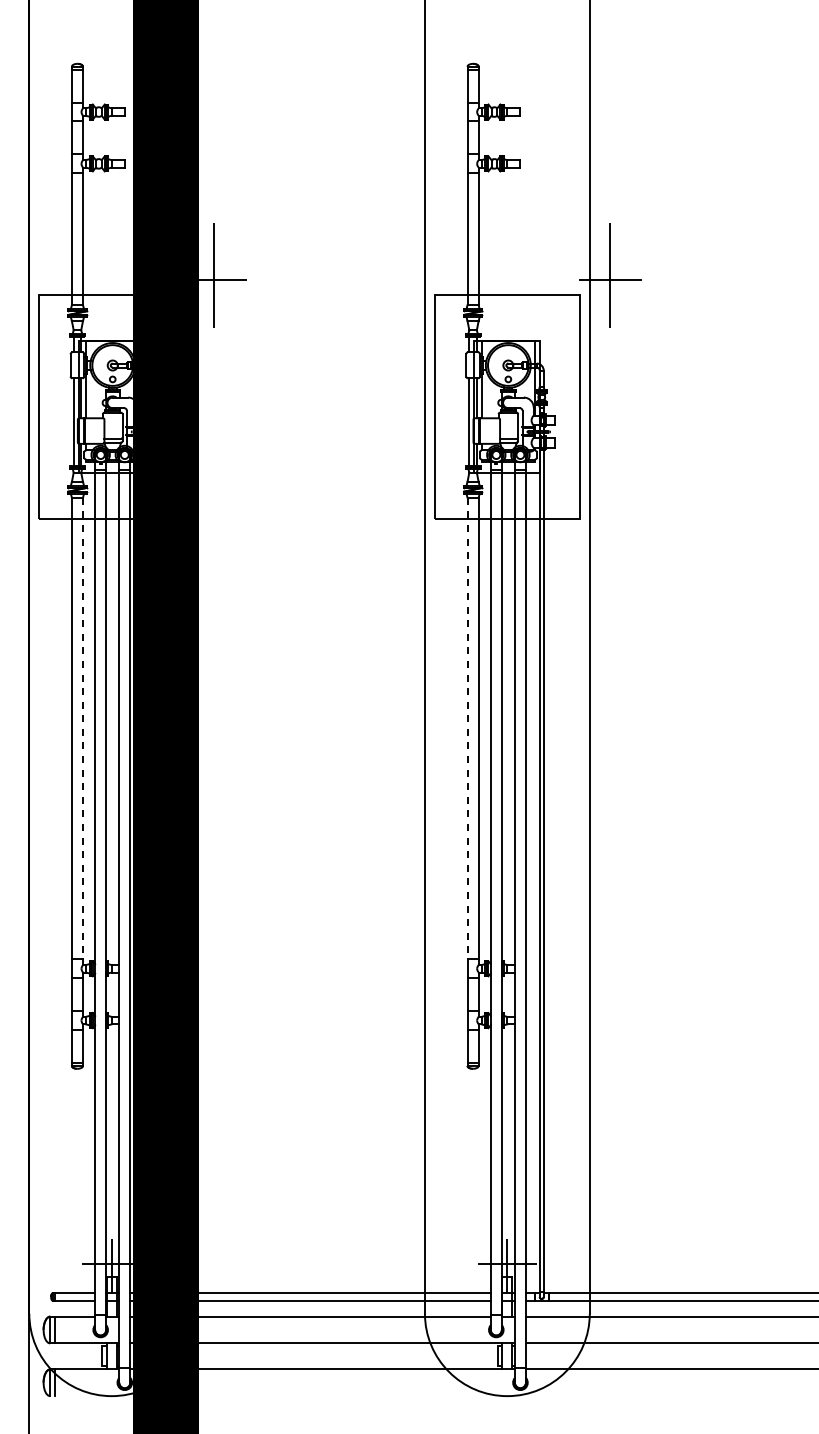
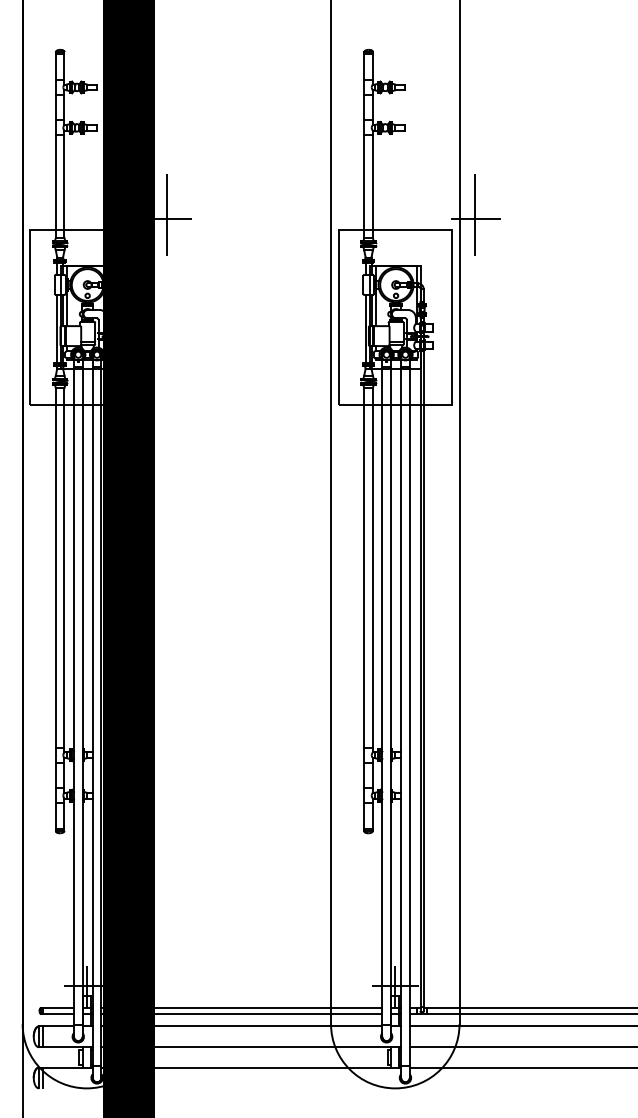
line: (83, 728) -> (64, 567), dashed -> solid
line: (467, 728) -> (364, 567), dashed -> solid

